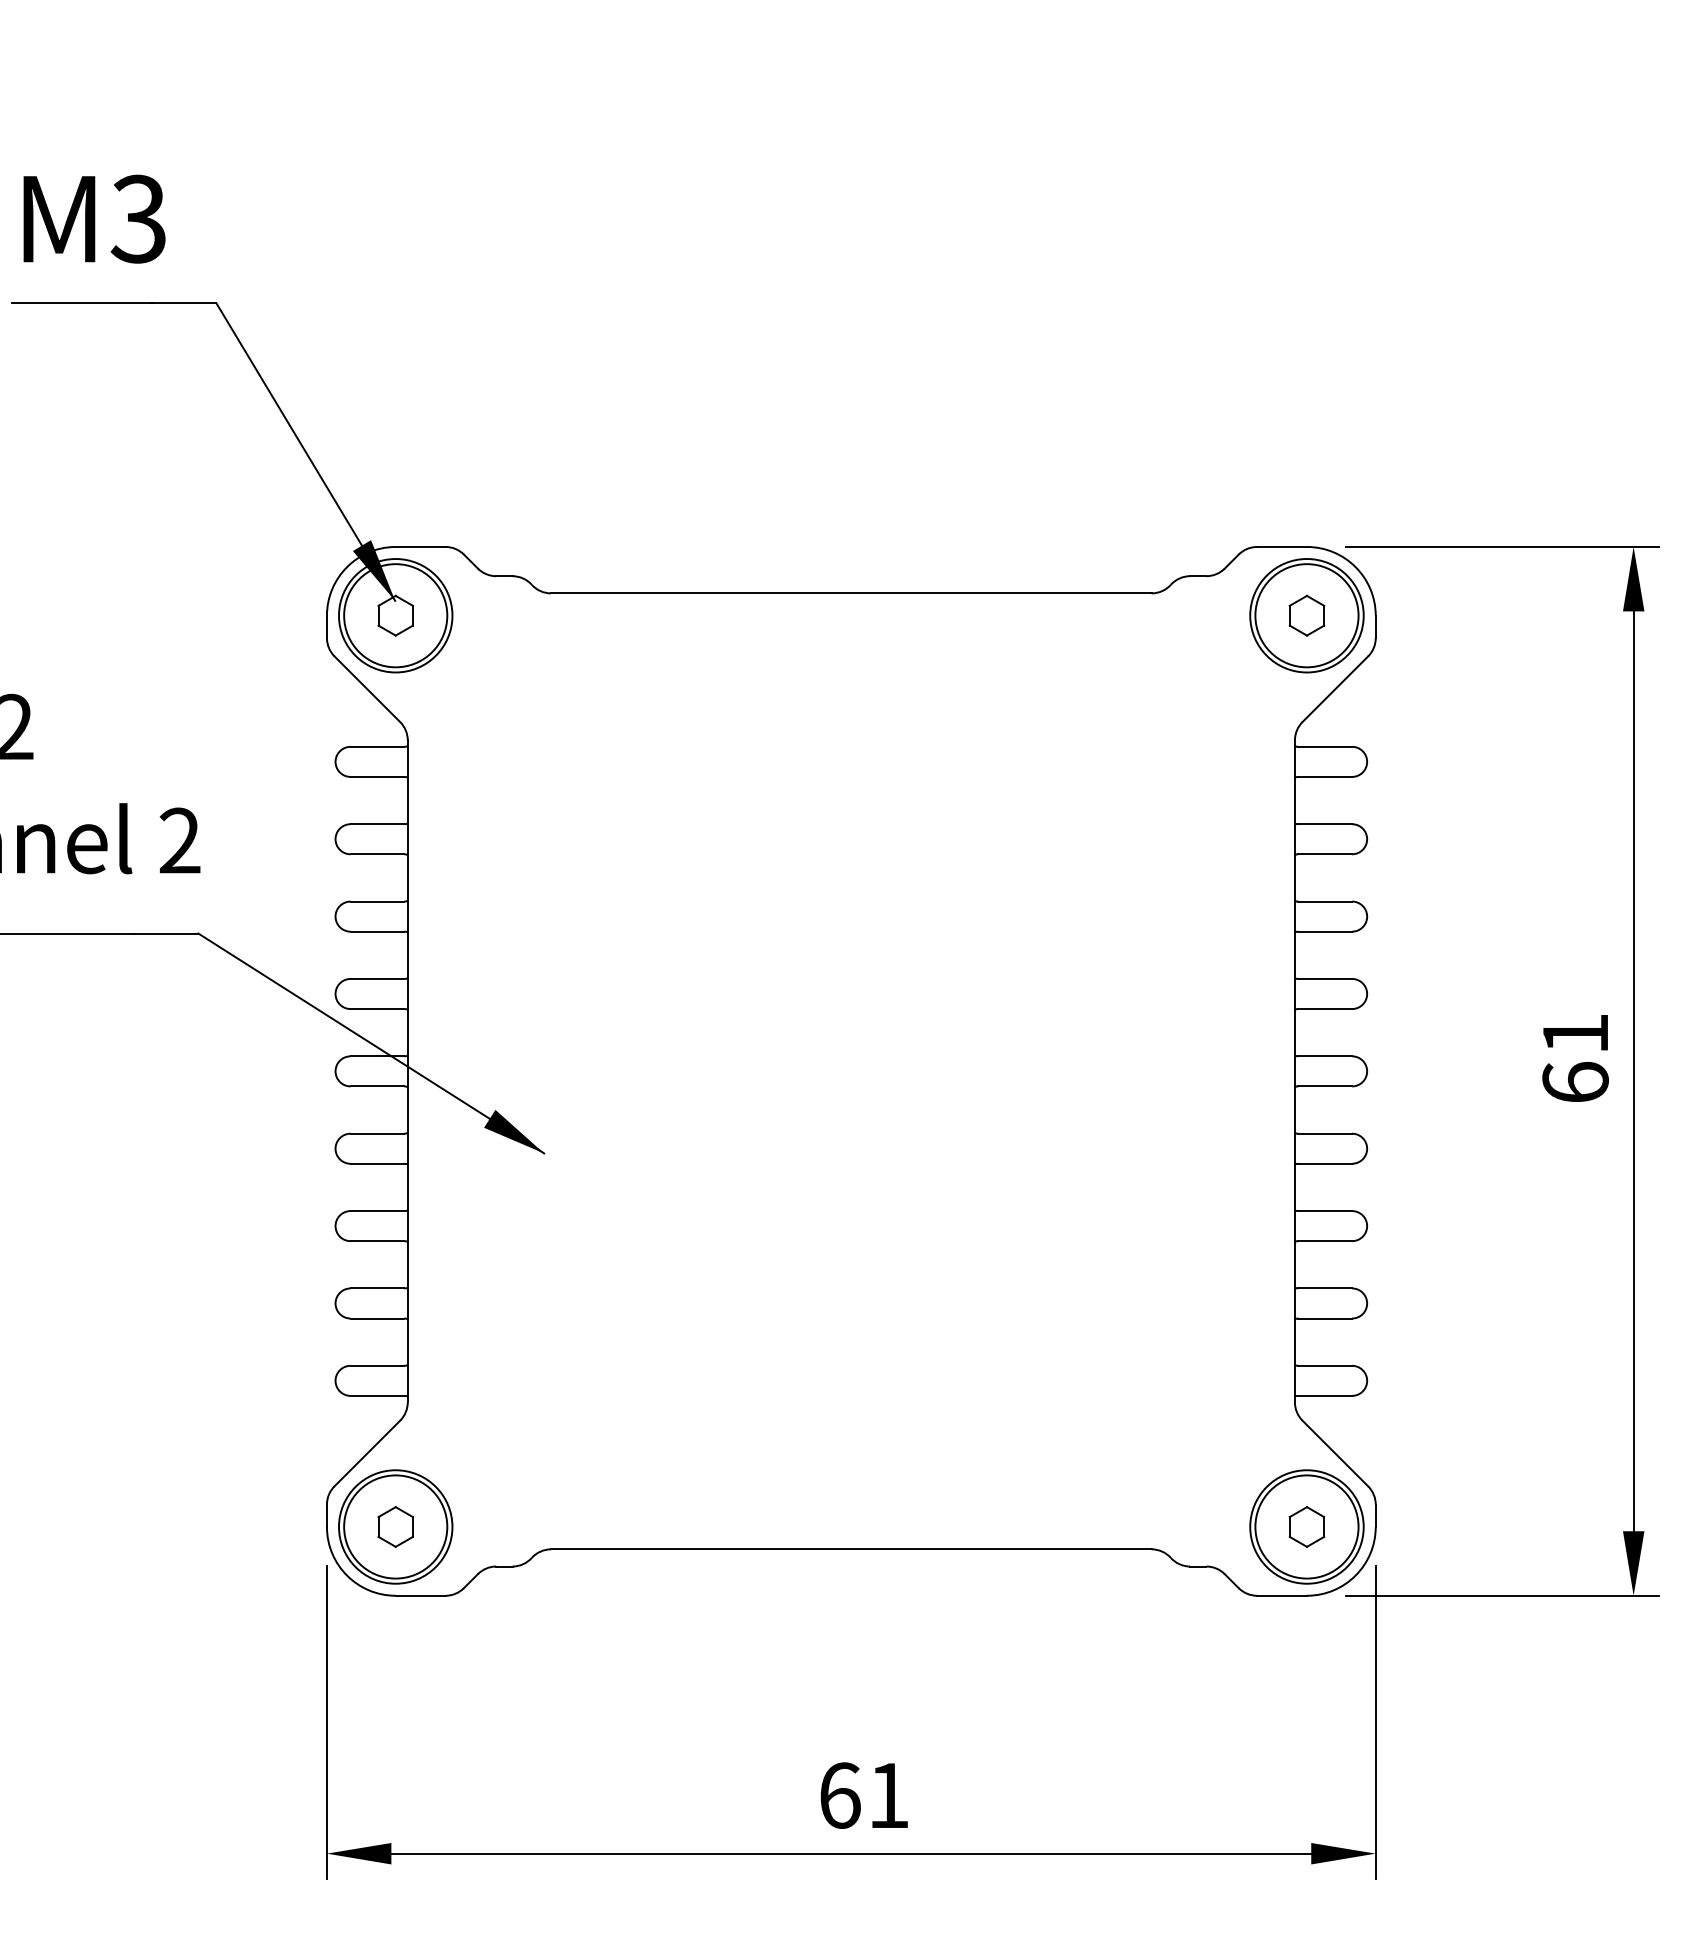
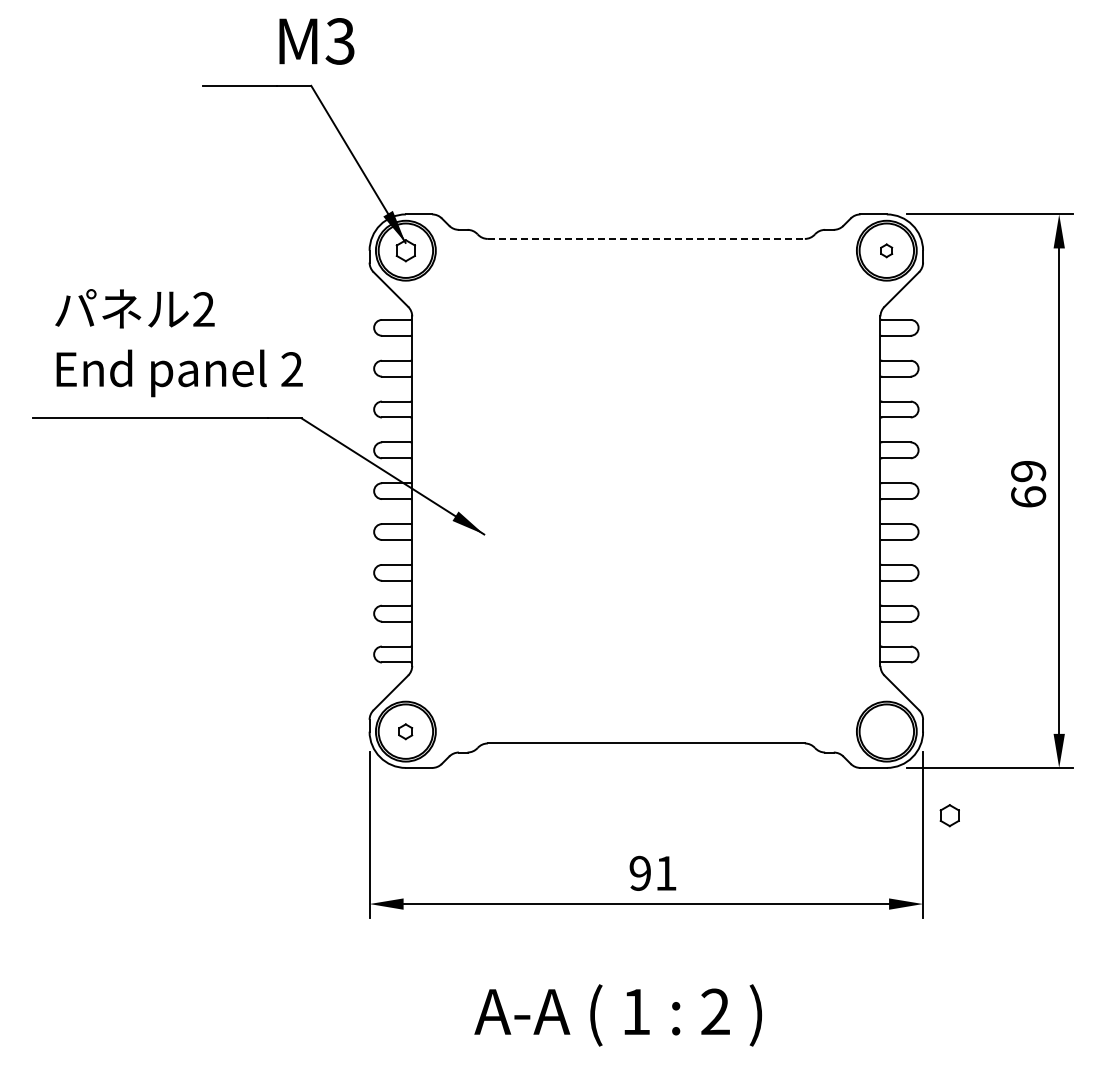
text: (93, 219) -> (316, 41), moved
line: (851, 592) -> (646, 238), solid -> dashed
part: (1306, 615) -> (886, 250), size x0.6
text: (1575, 1034) -> (1028, 471), 61 -> 69
part: (394, 1526) -> (405, 731), size x0.7
part: (1306, 1526) -> (949, 815), moved
text: (840, 1793) -> (640, 872), 61 -> 91

